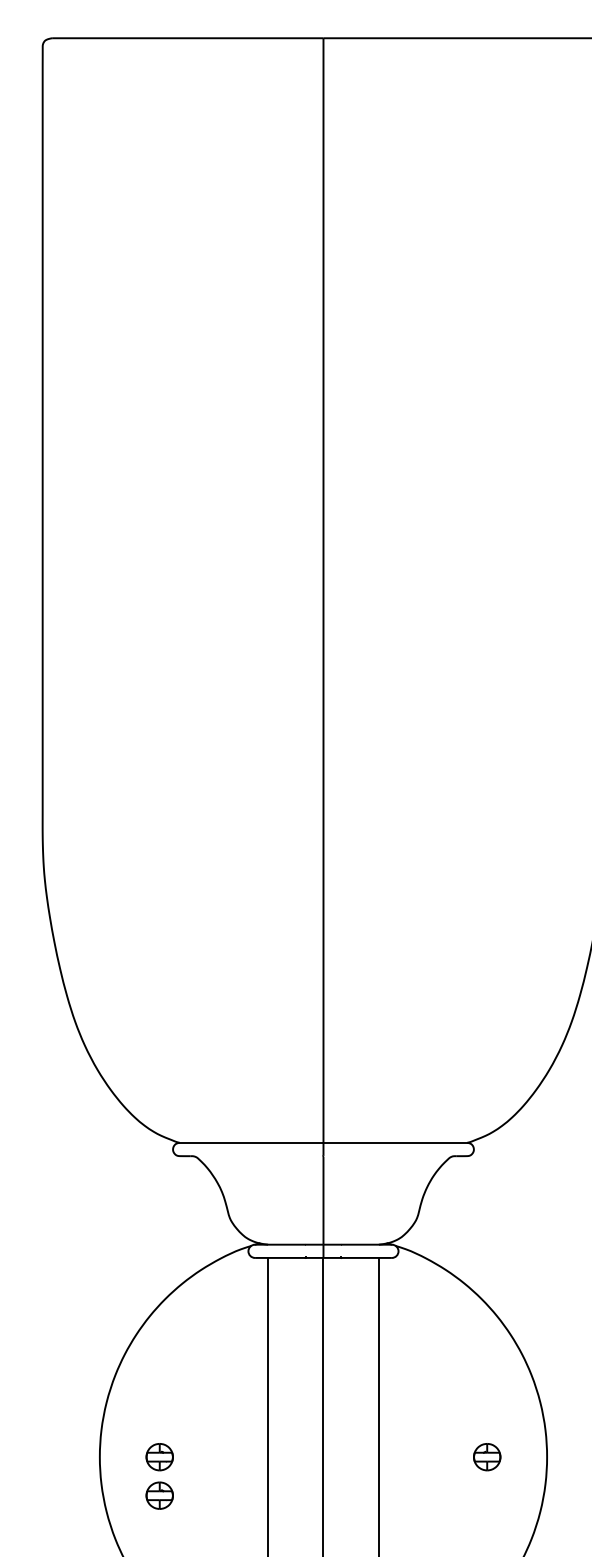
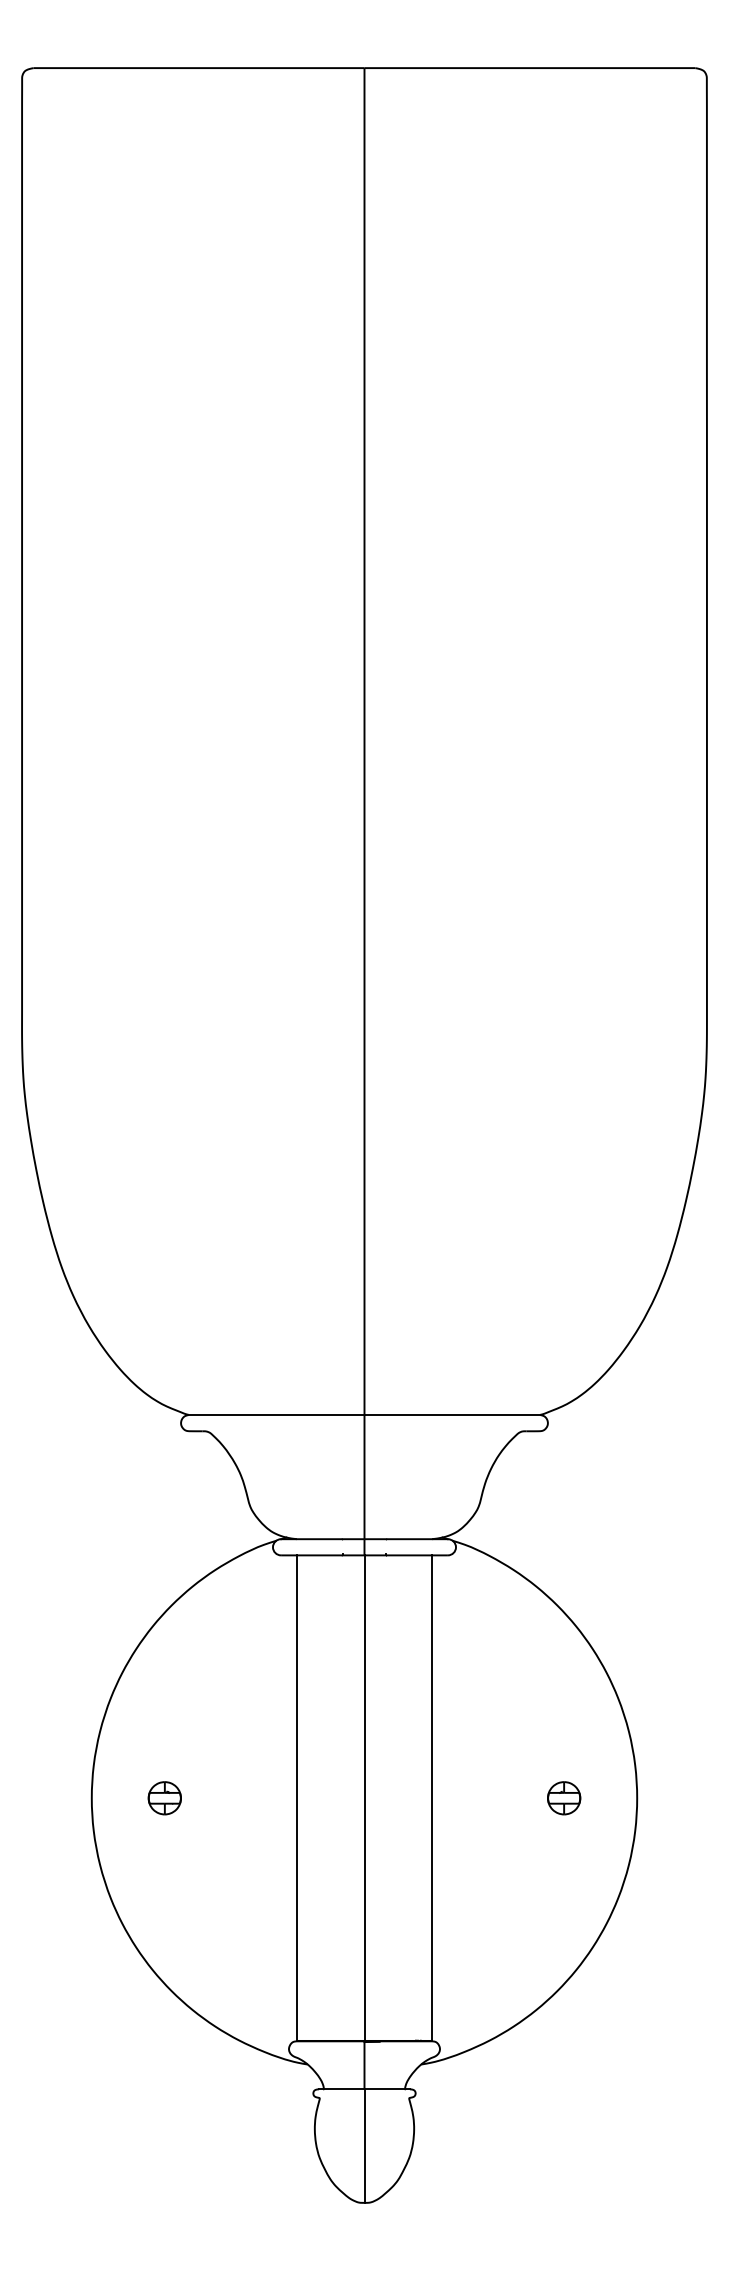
part: (159, 1495) -> (164, 1845), removed

